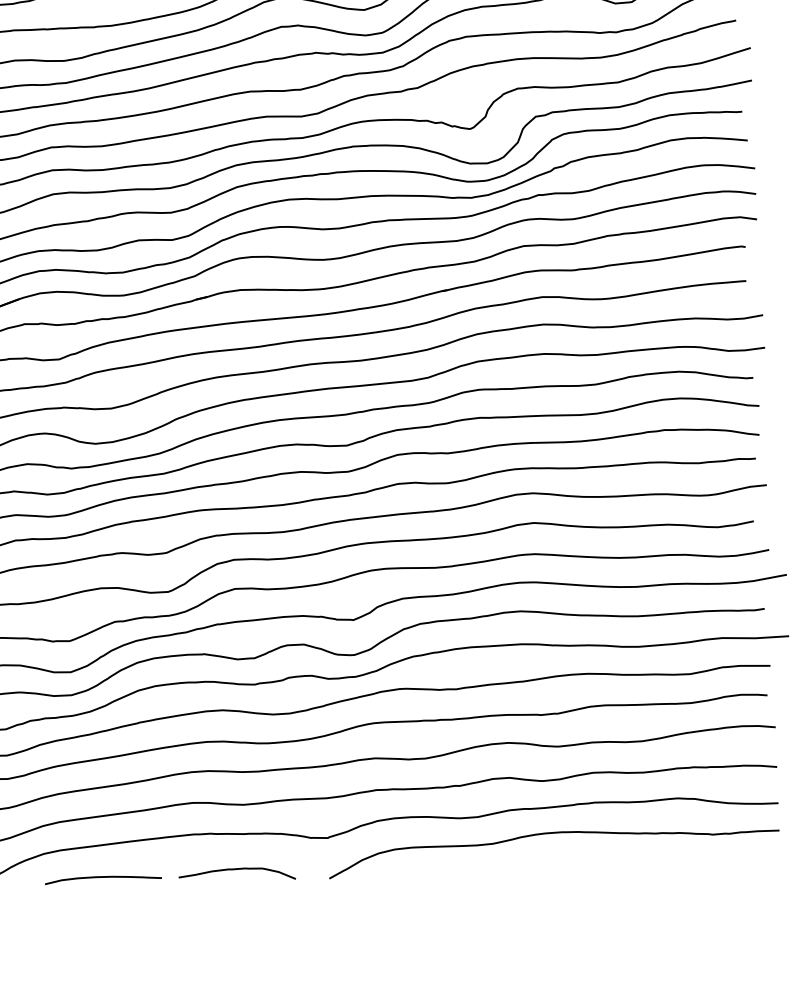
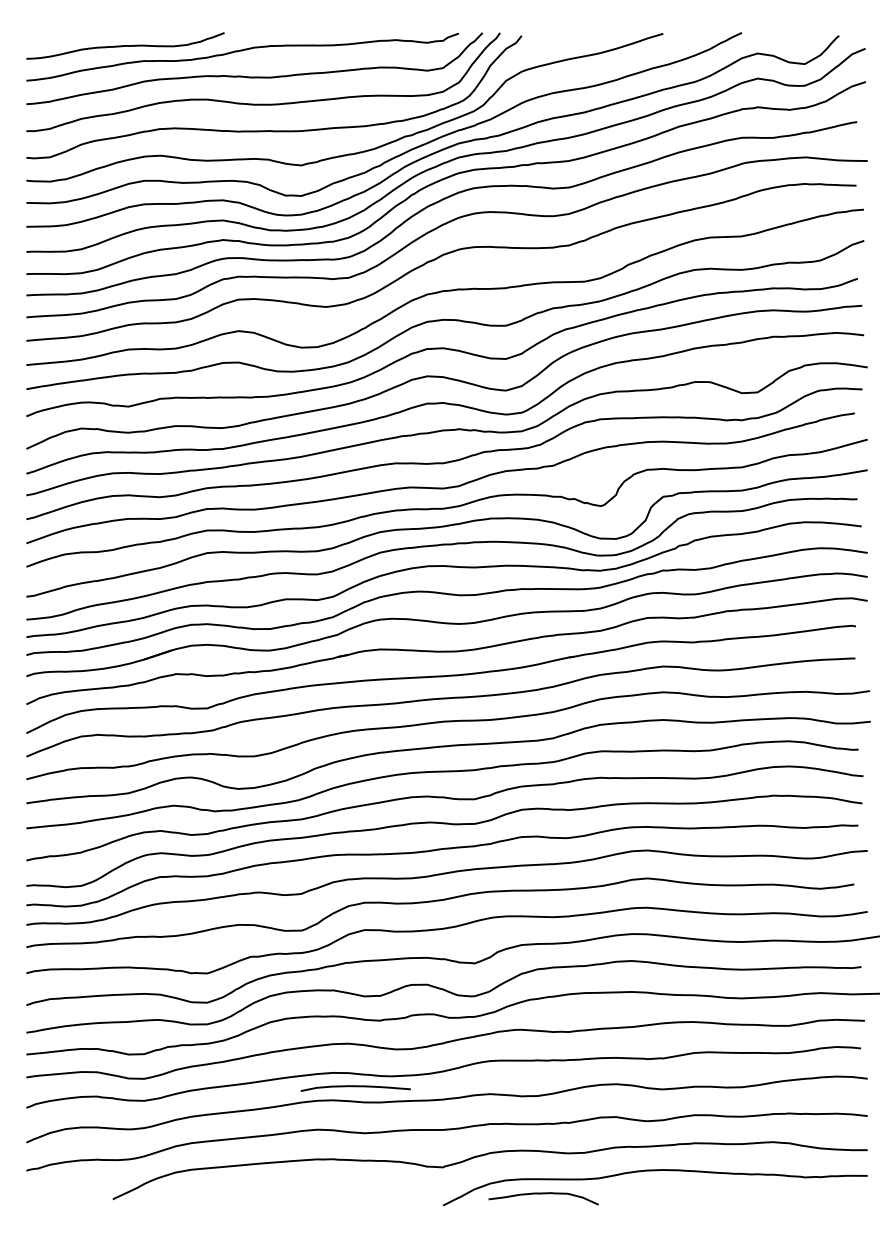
curve: (236, 870) -> (543, 1194), moved
curve: (103, 878) -> (355, 1087), moved

